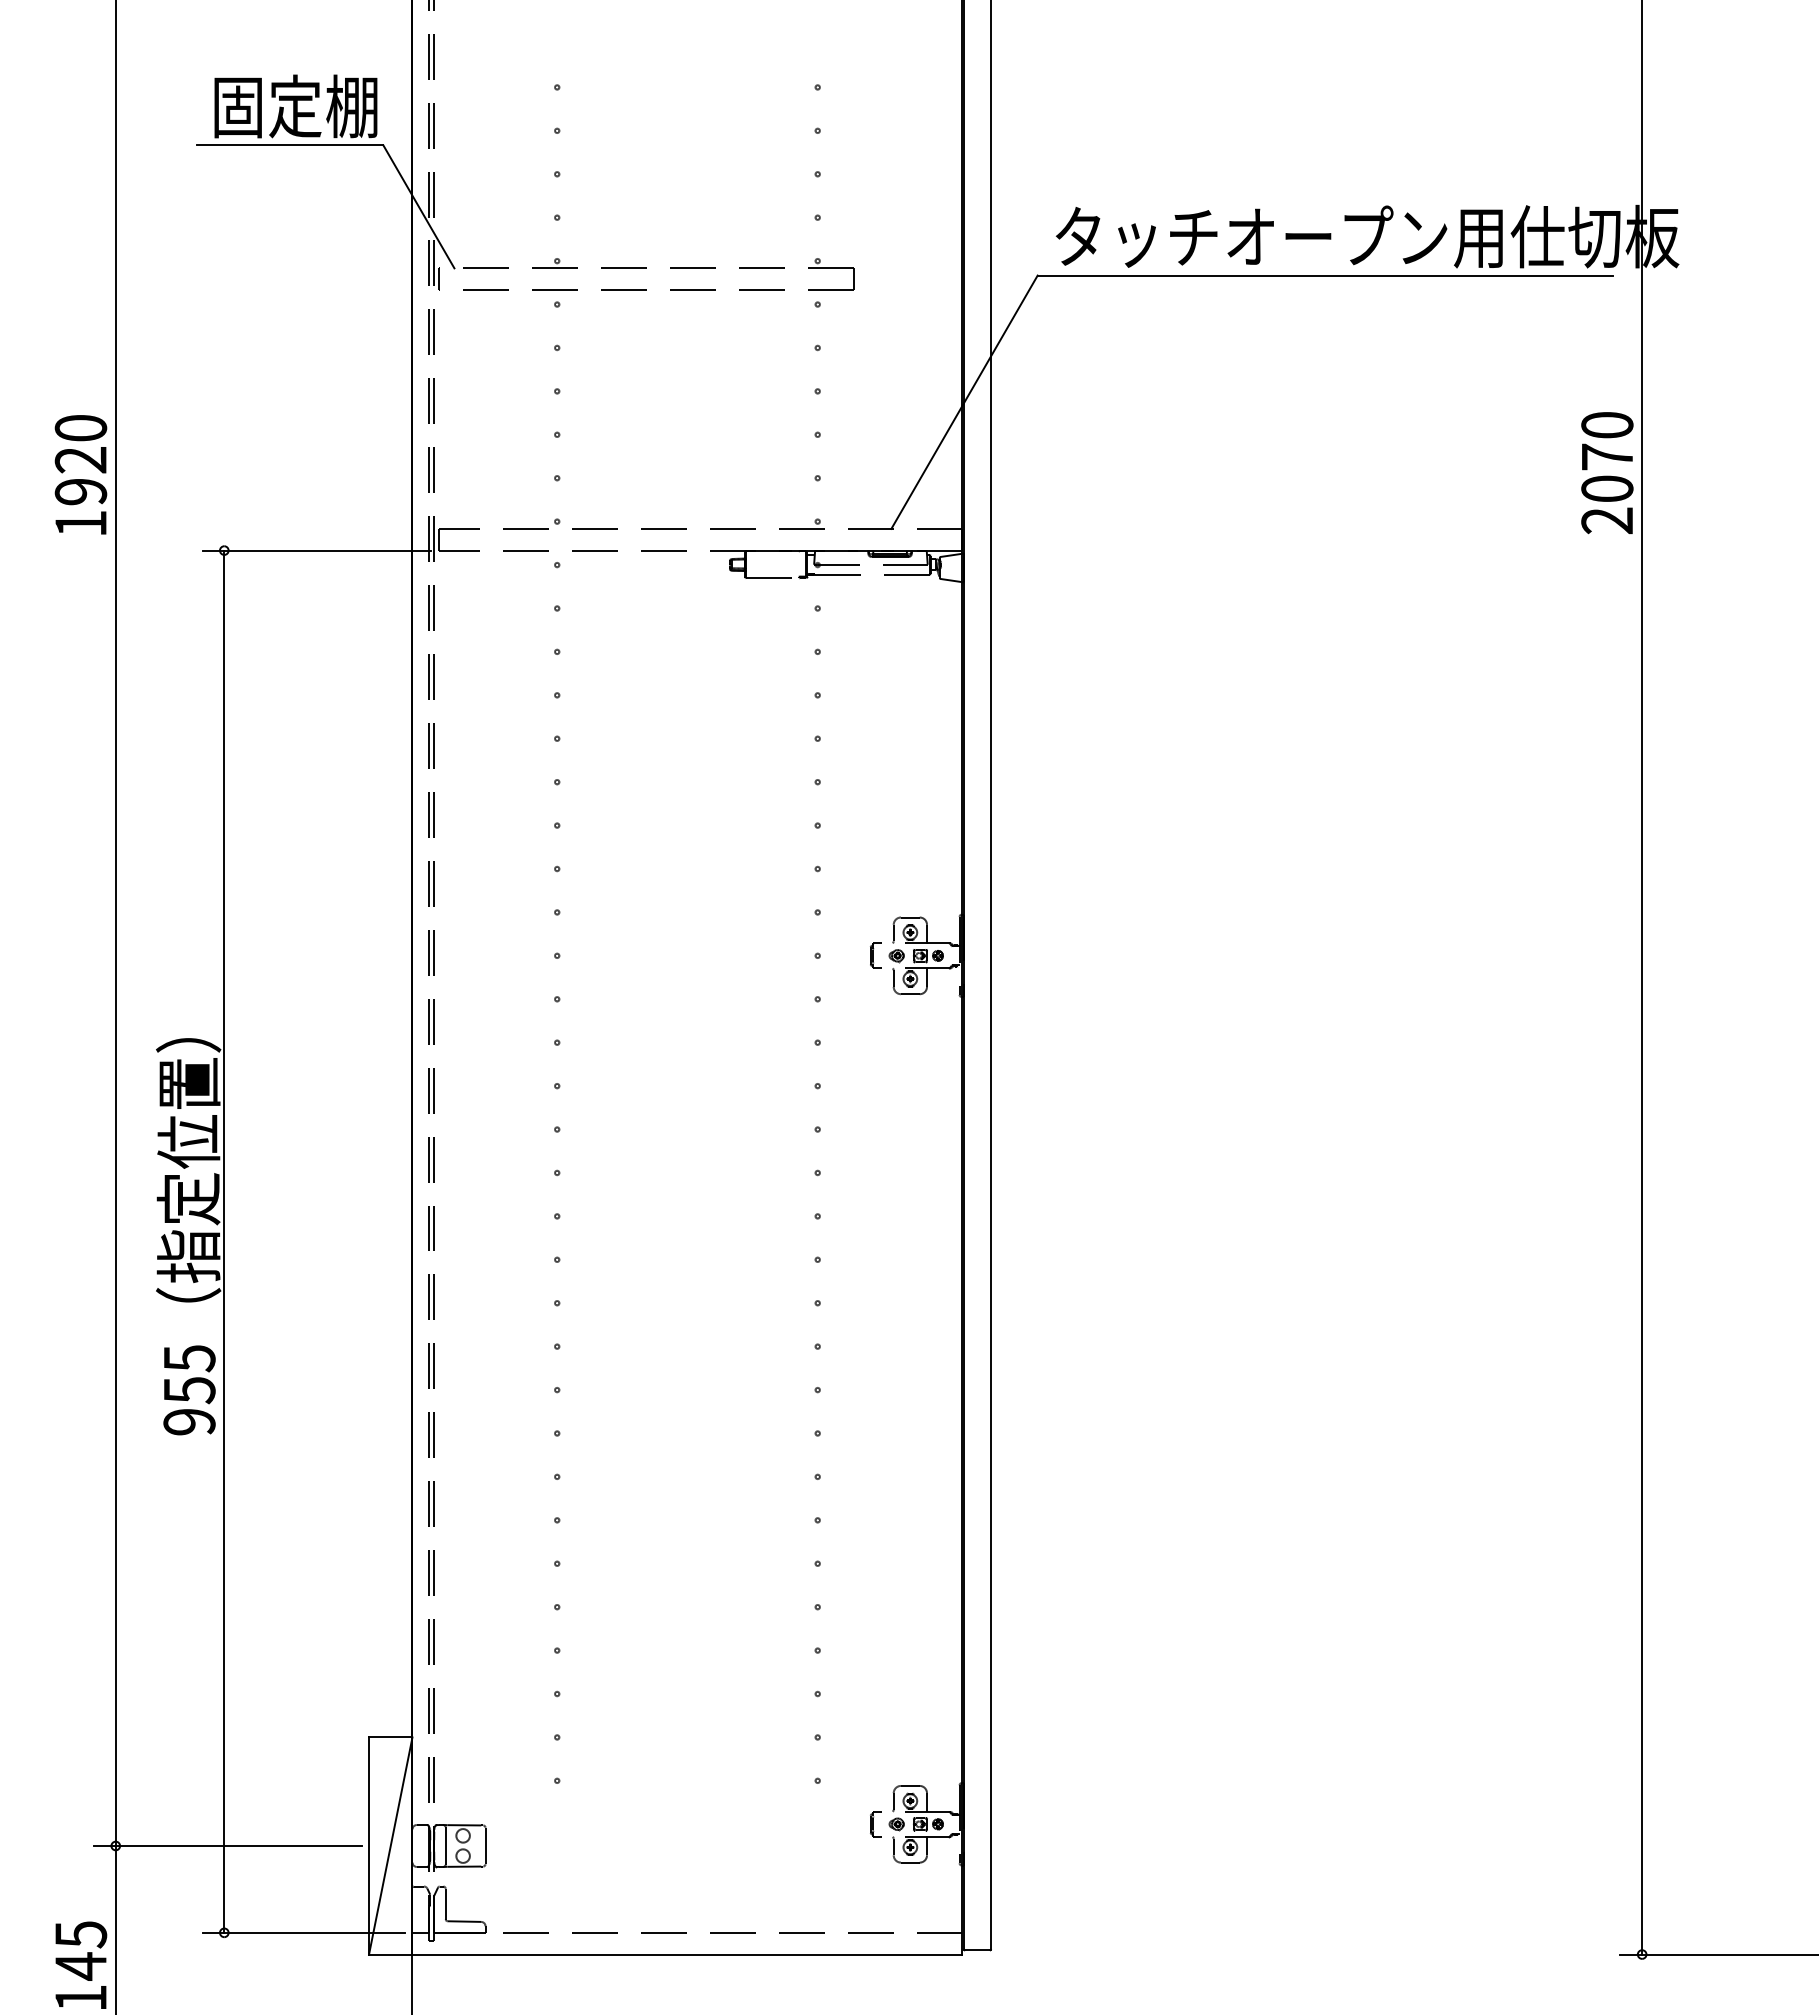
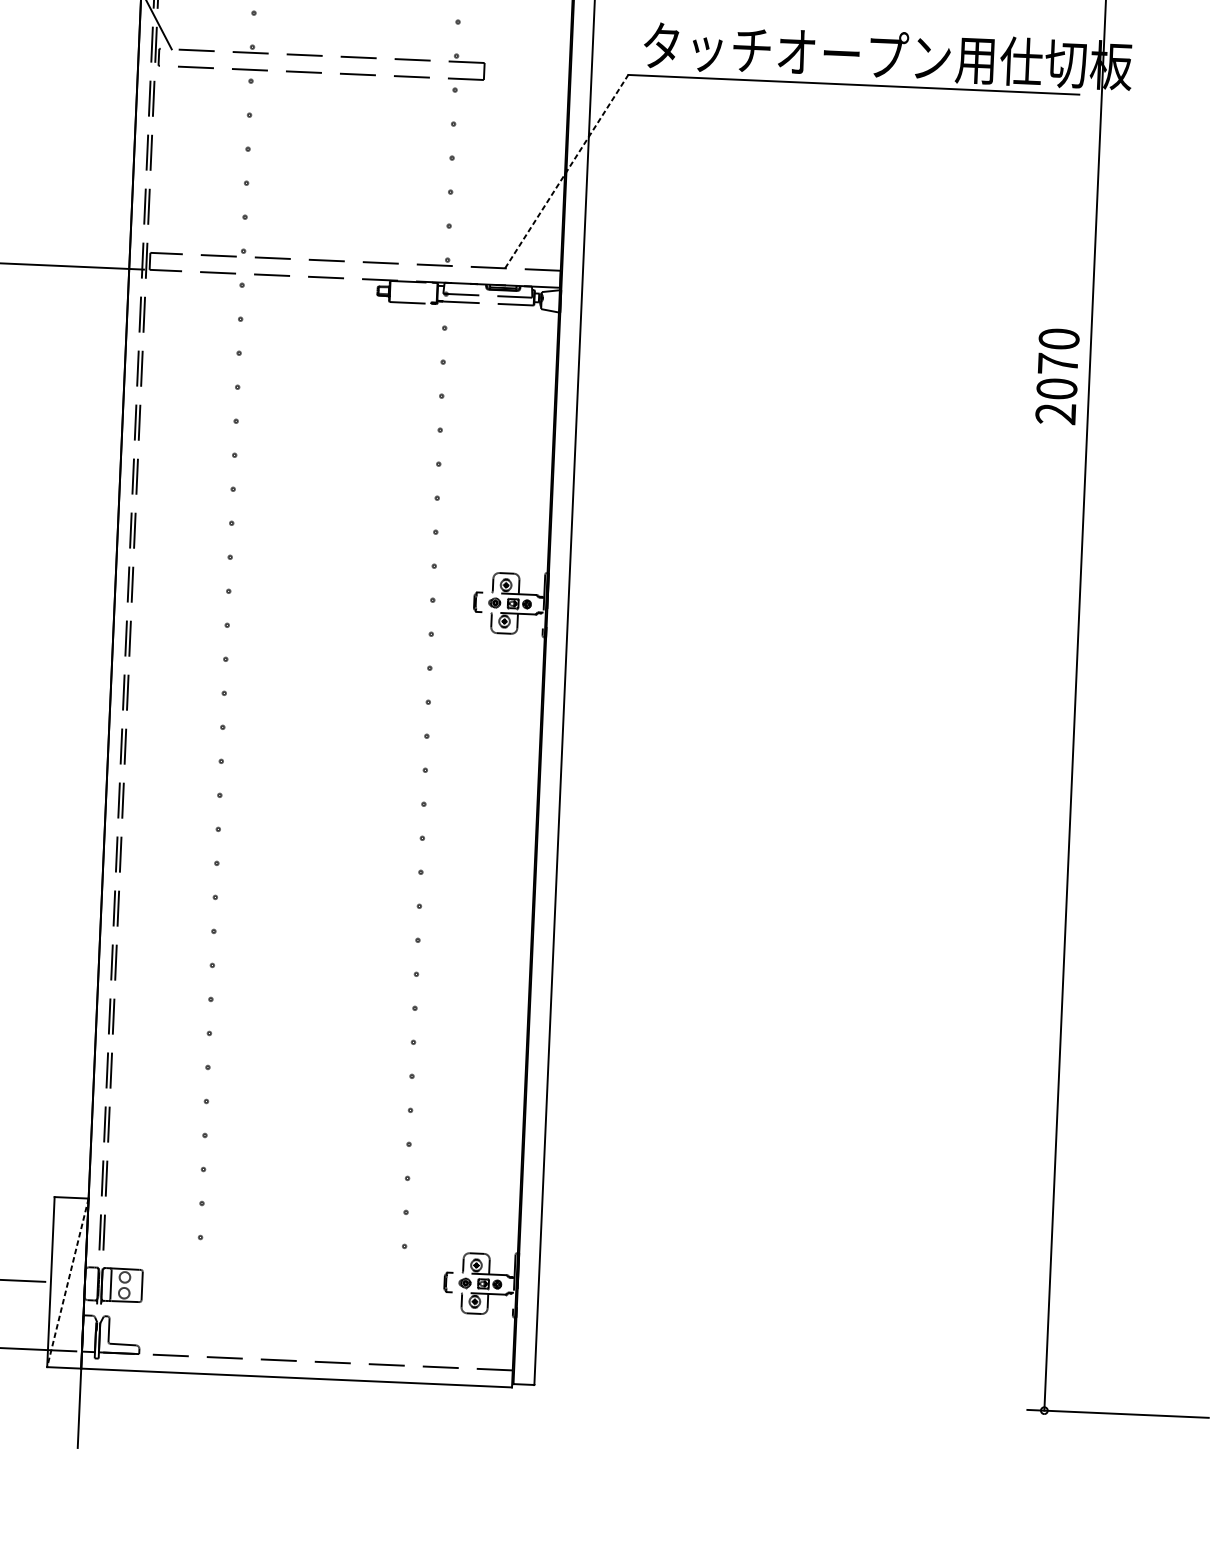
line: (964, 401) -> (566, 171), solid -> dashed
text: (1607, 473) -> (1057, 376), moved
line: (390, 1845) -> (67, 1282), solid -> dashed

